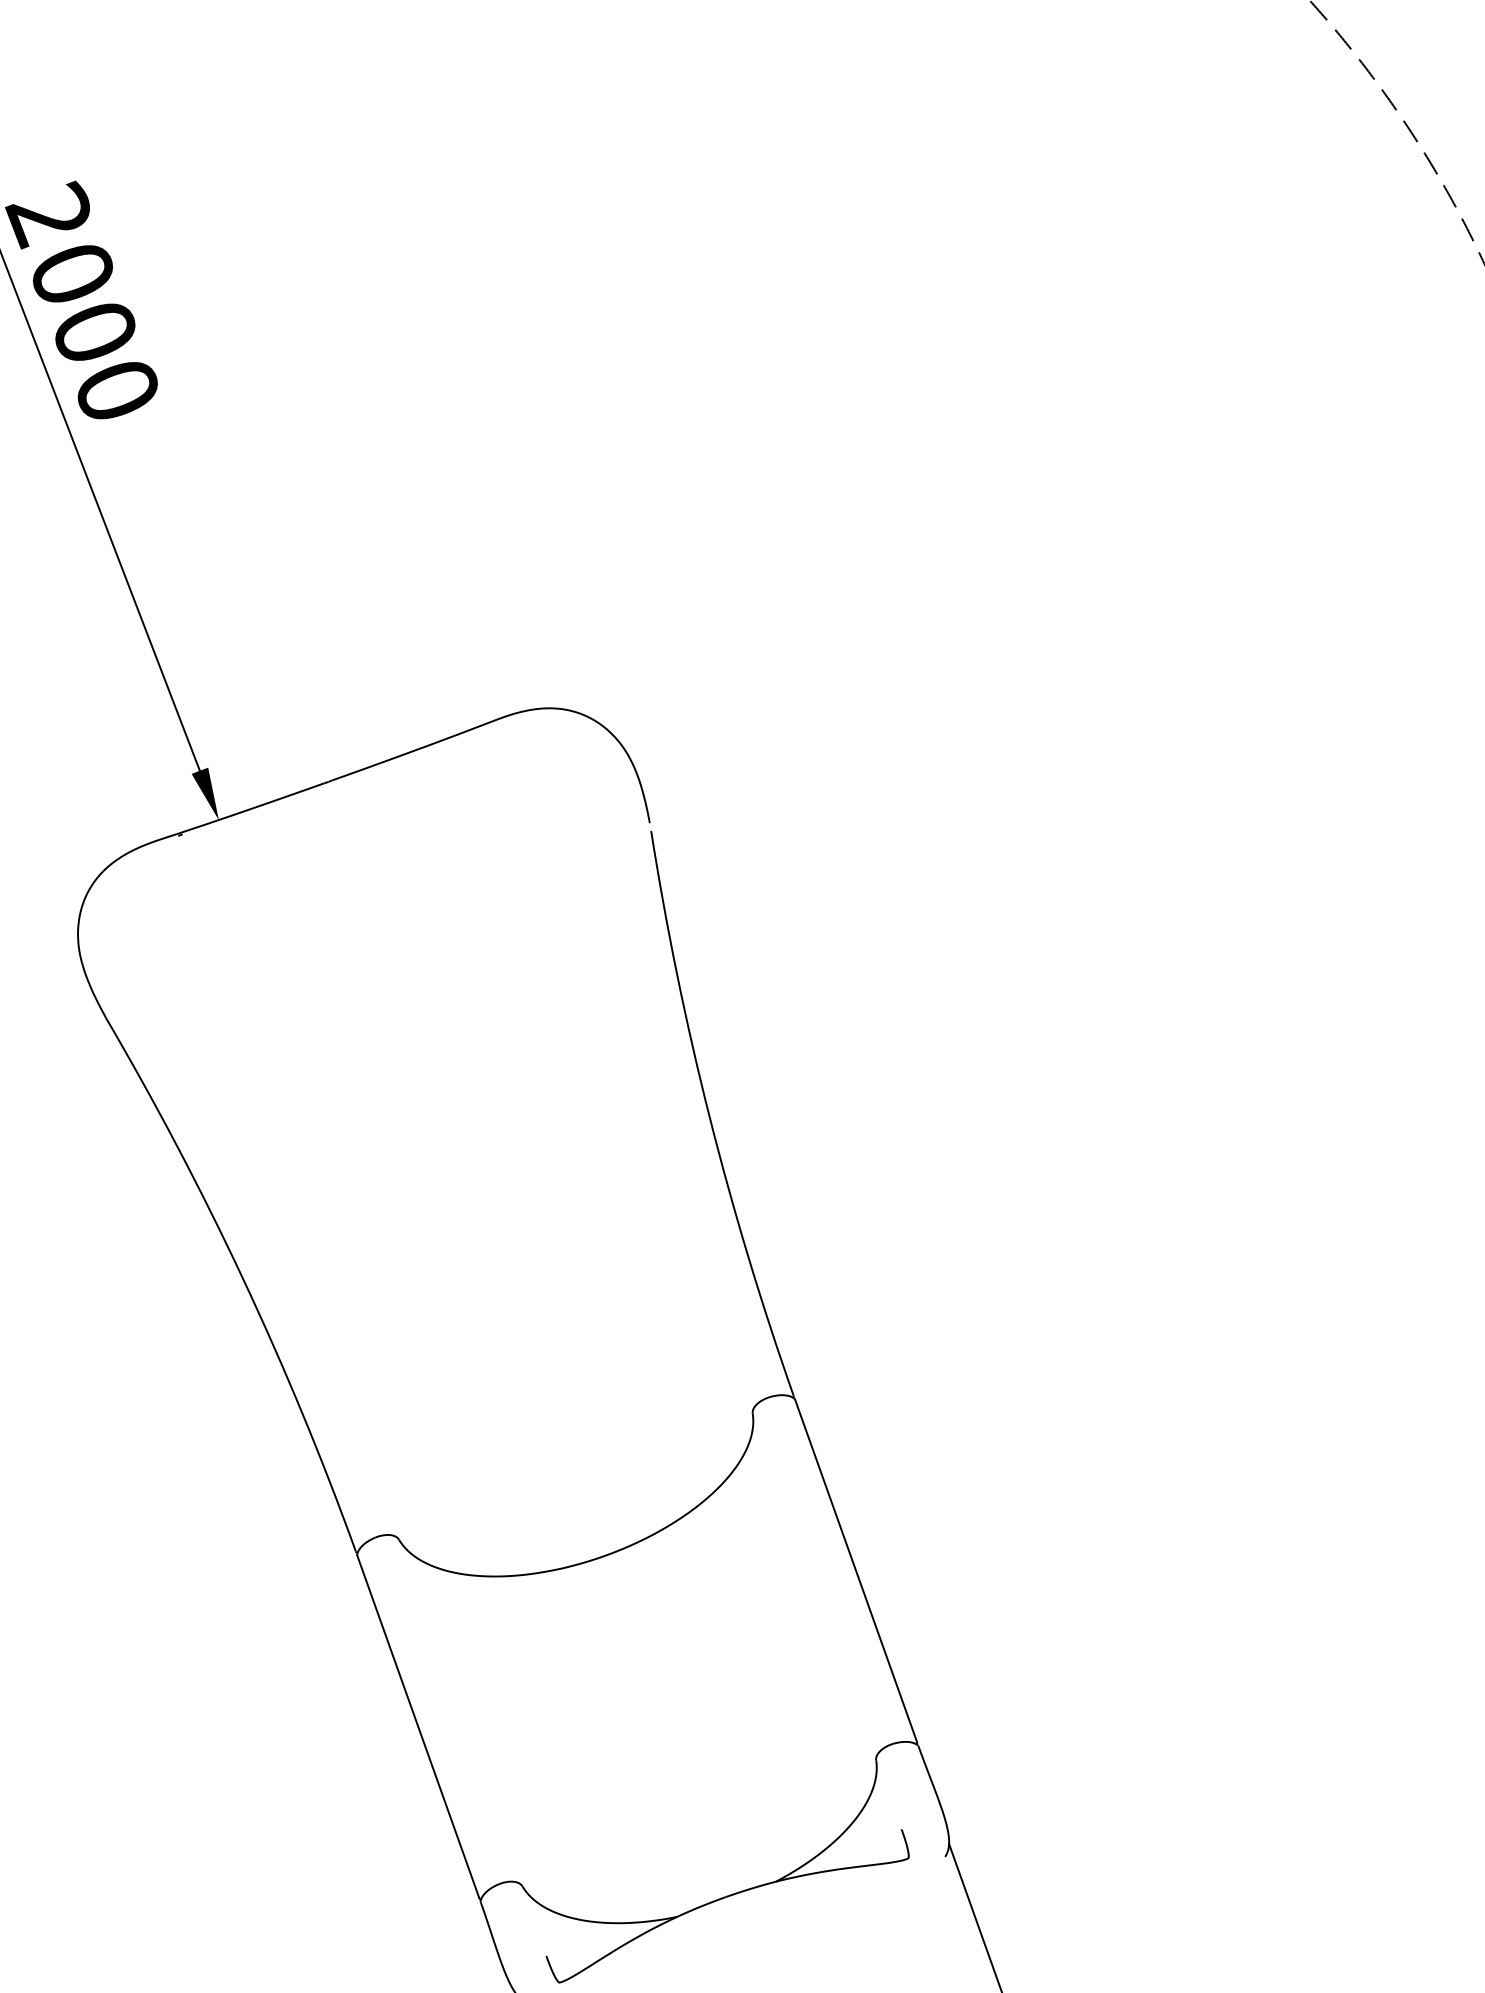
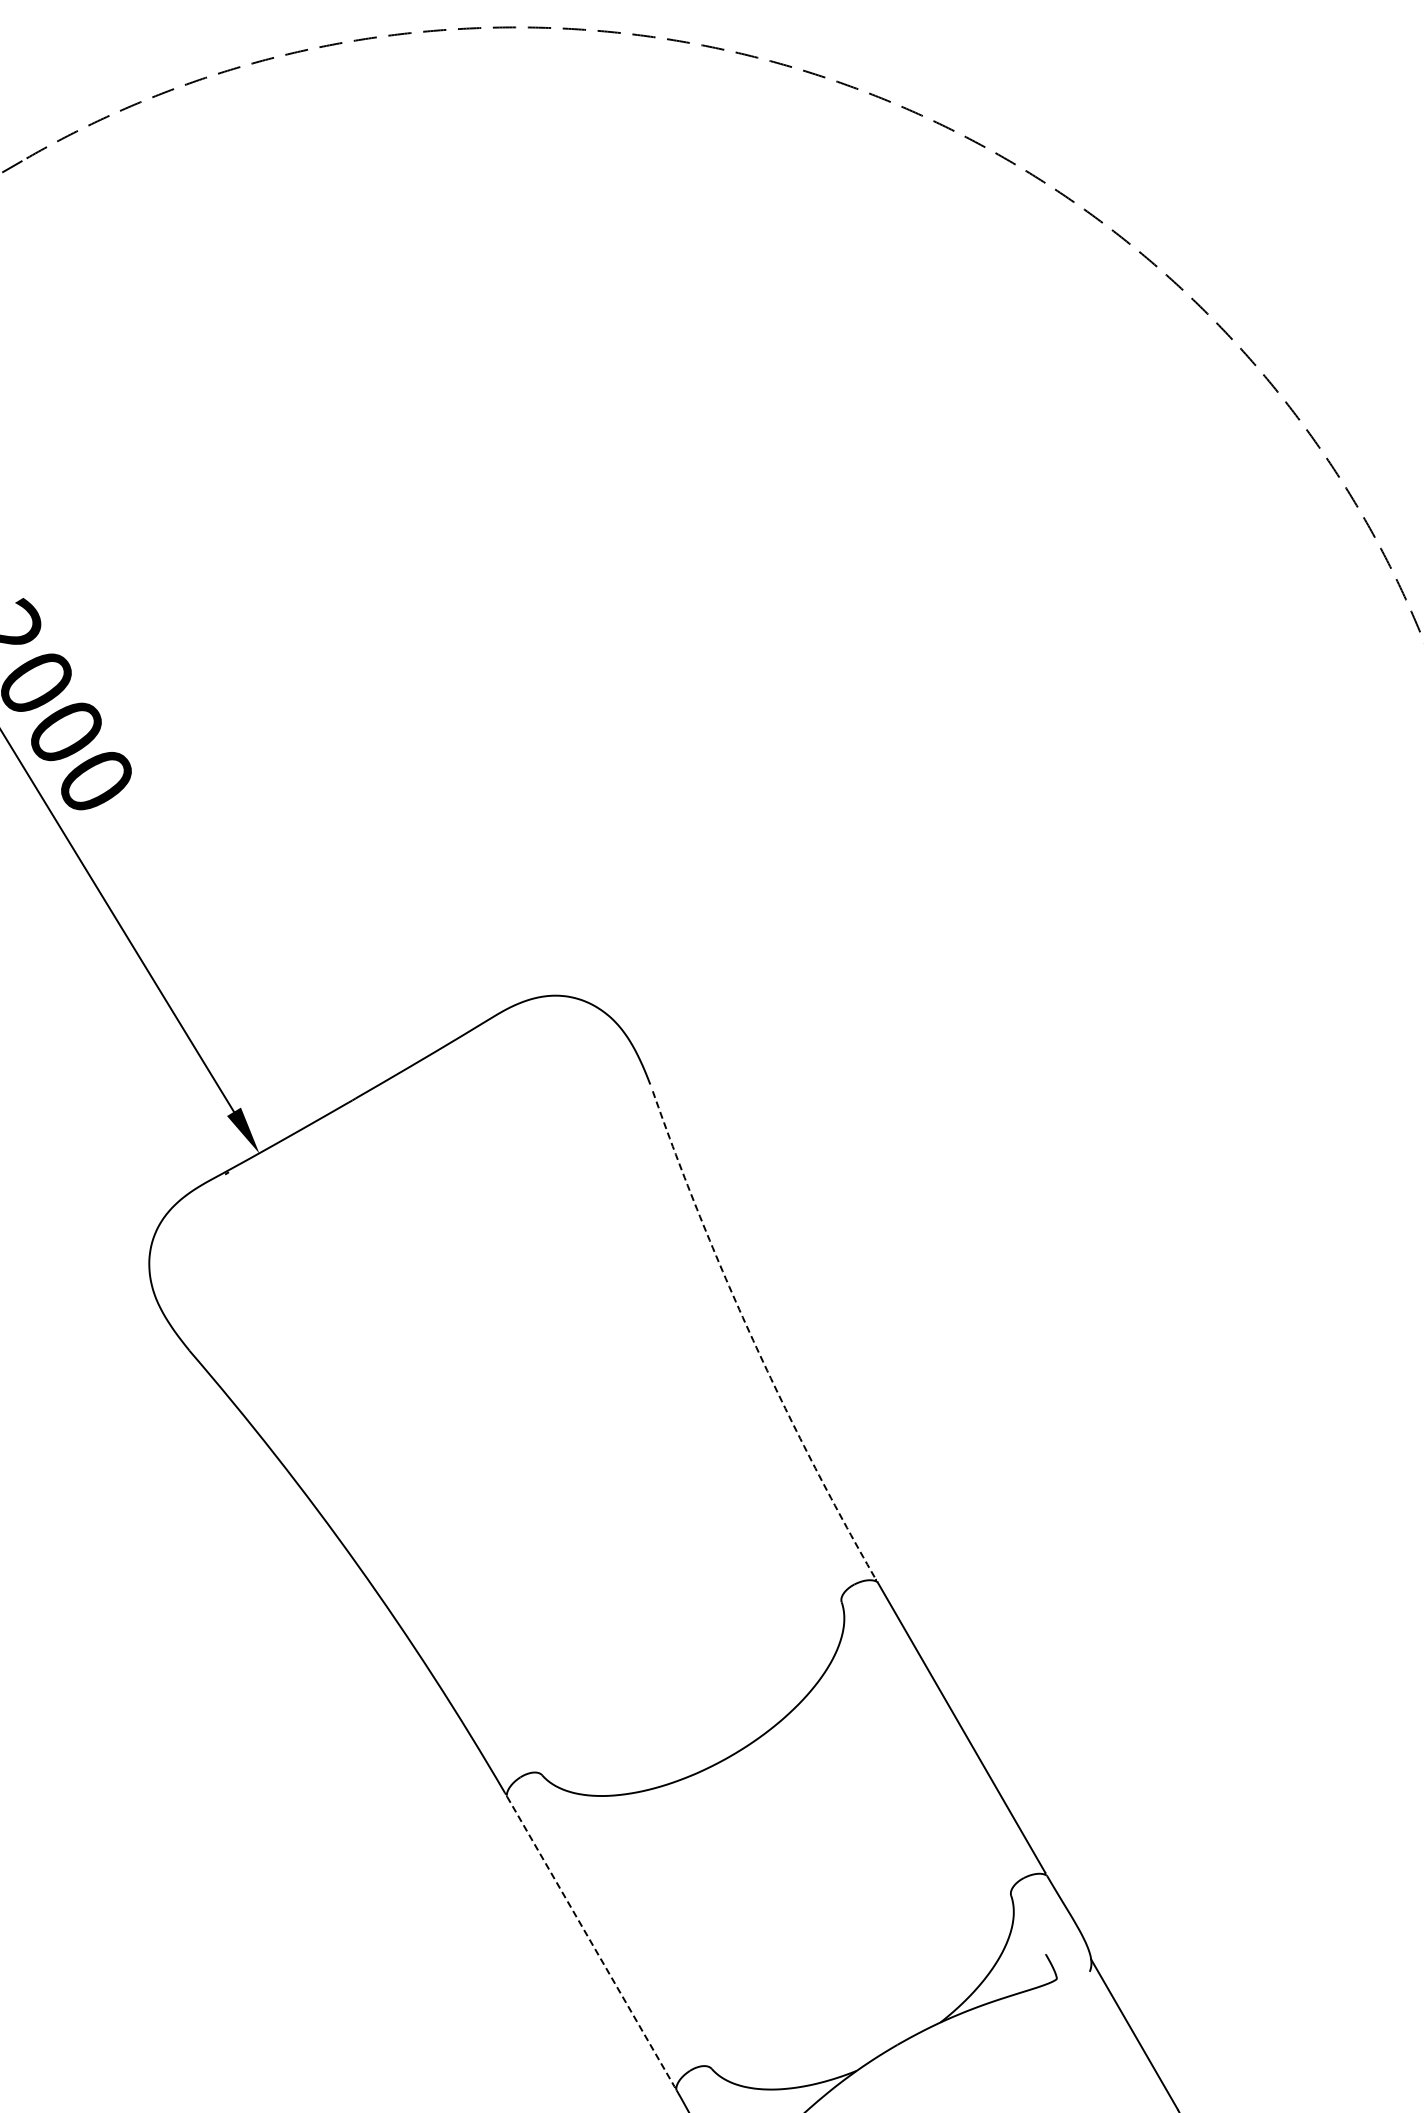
arc: (709, 1116) -> (753, 1340), solid -> dashed
line: (418, 1727) -> (591, 1942), solid -> dashed

